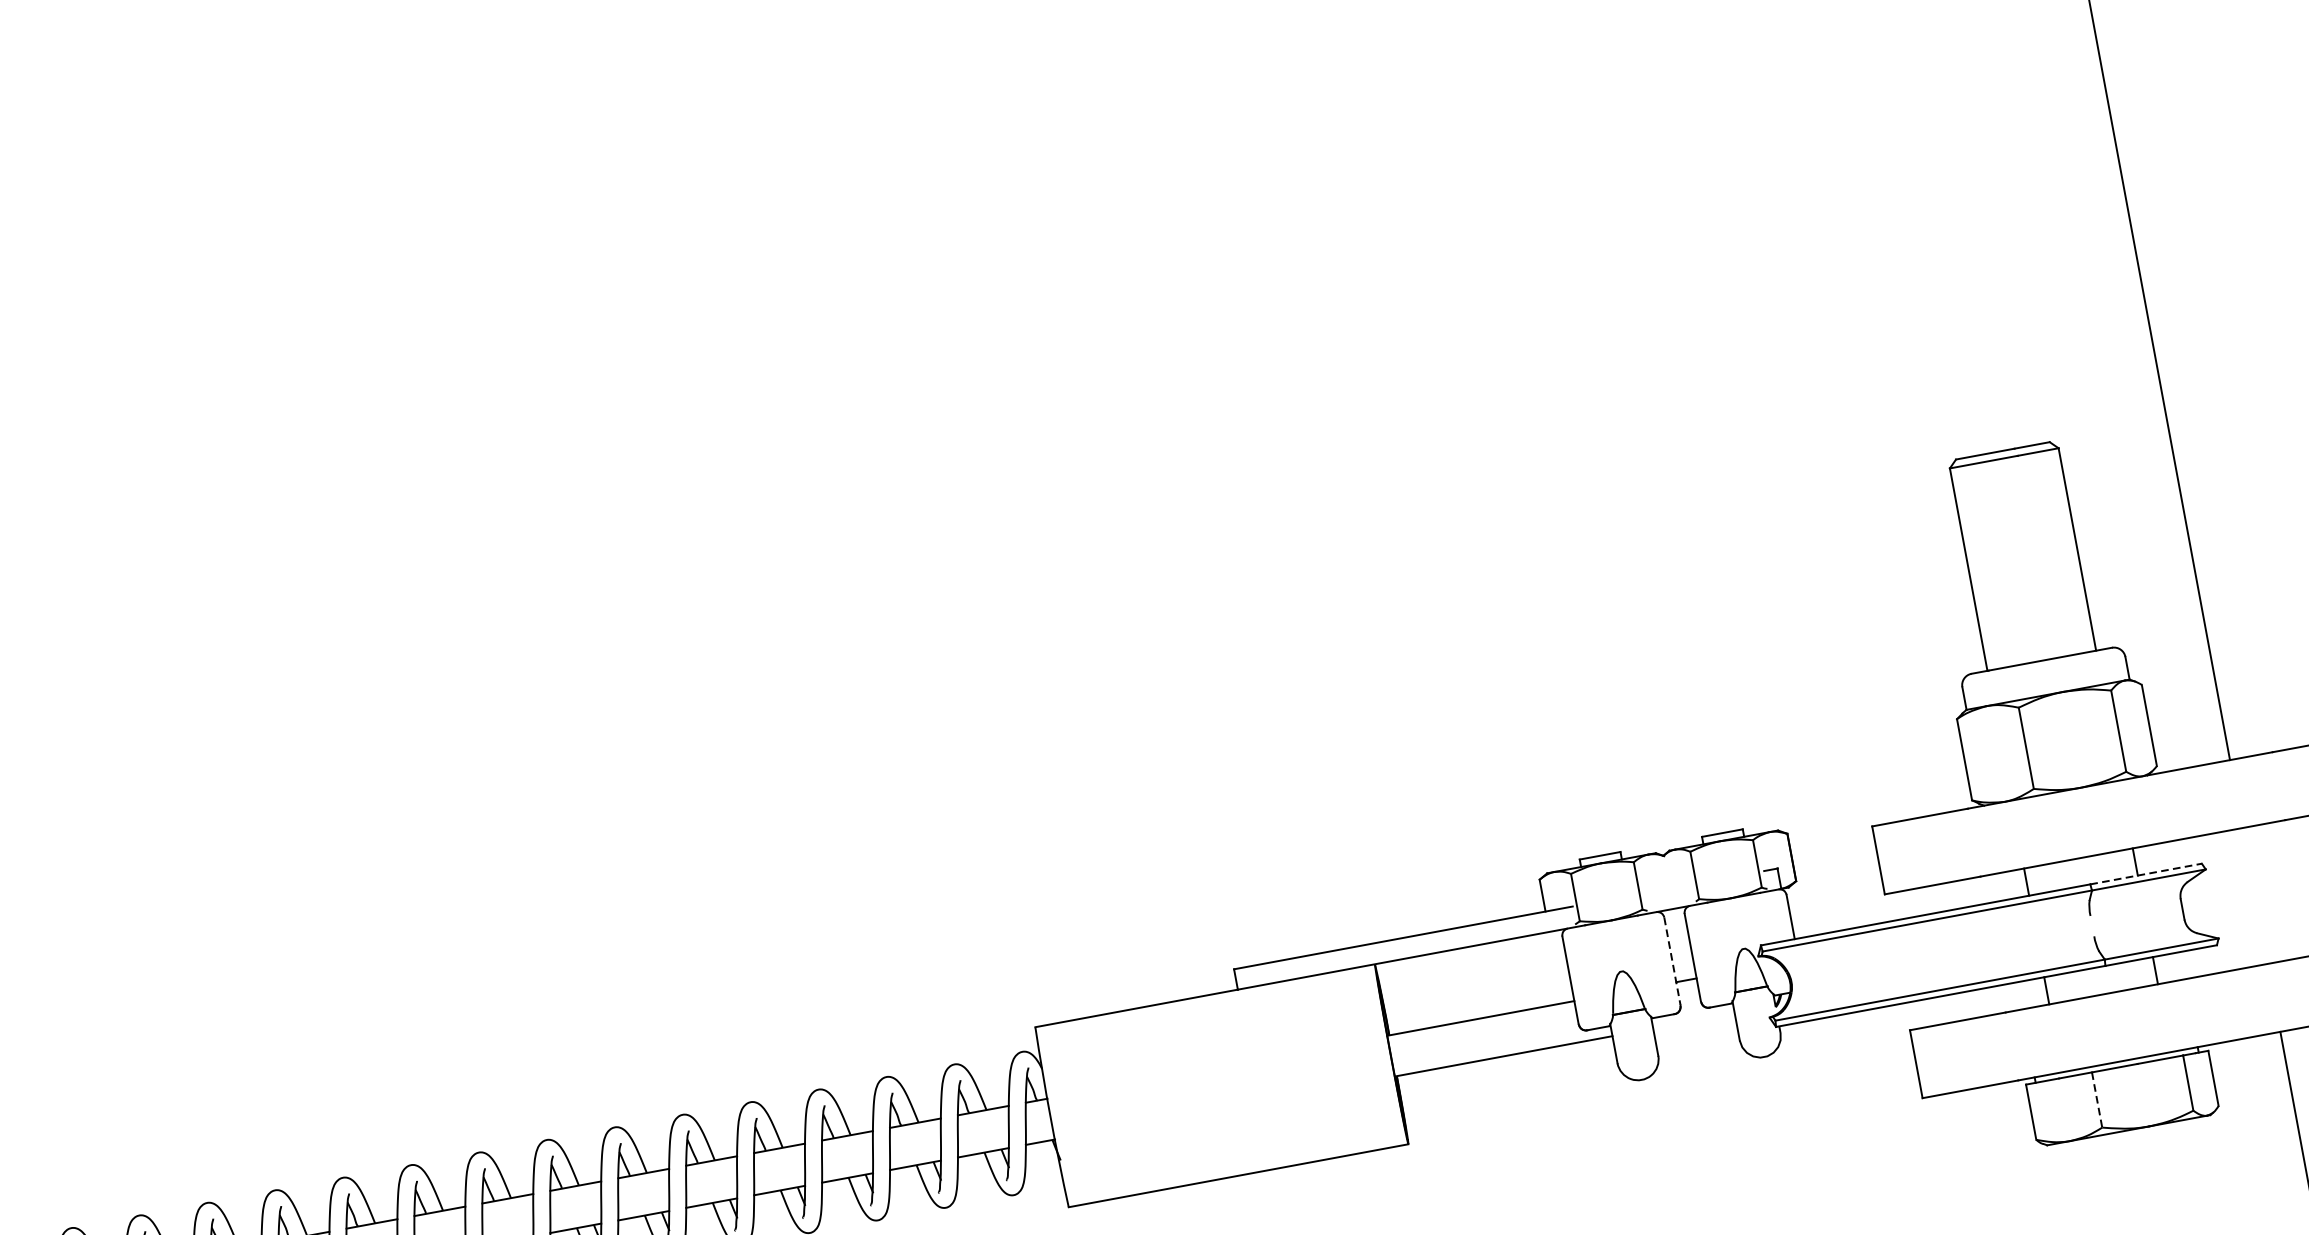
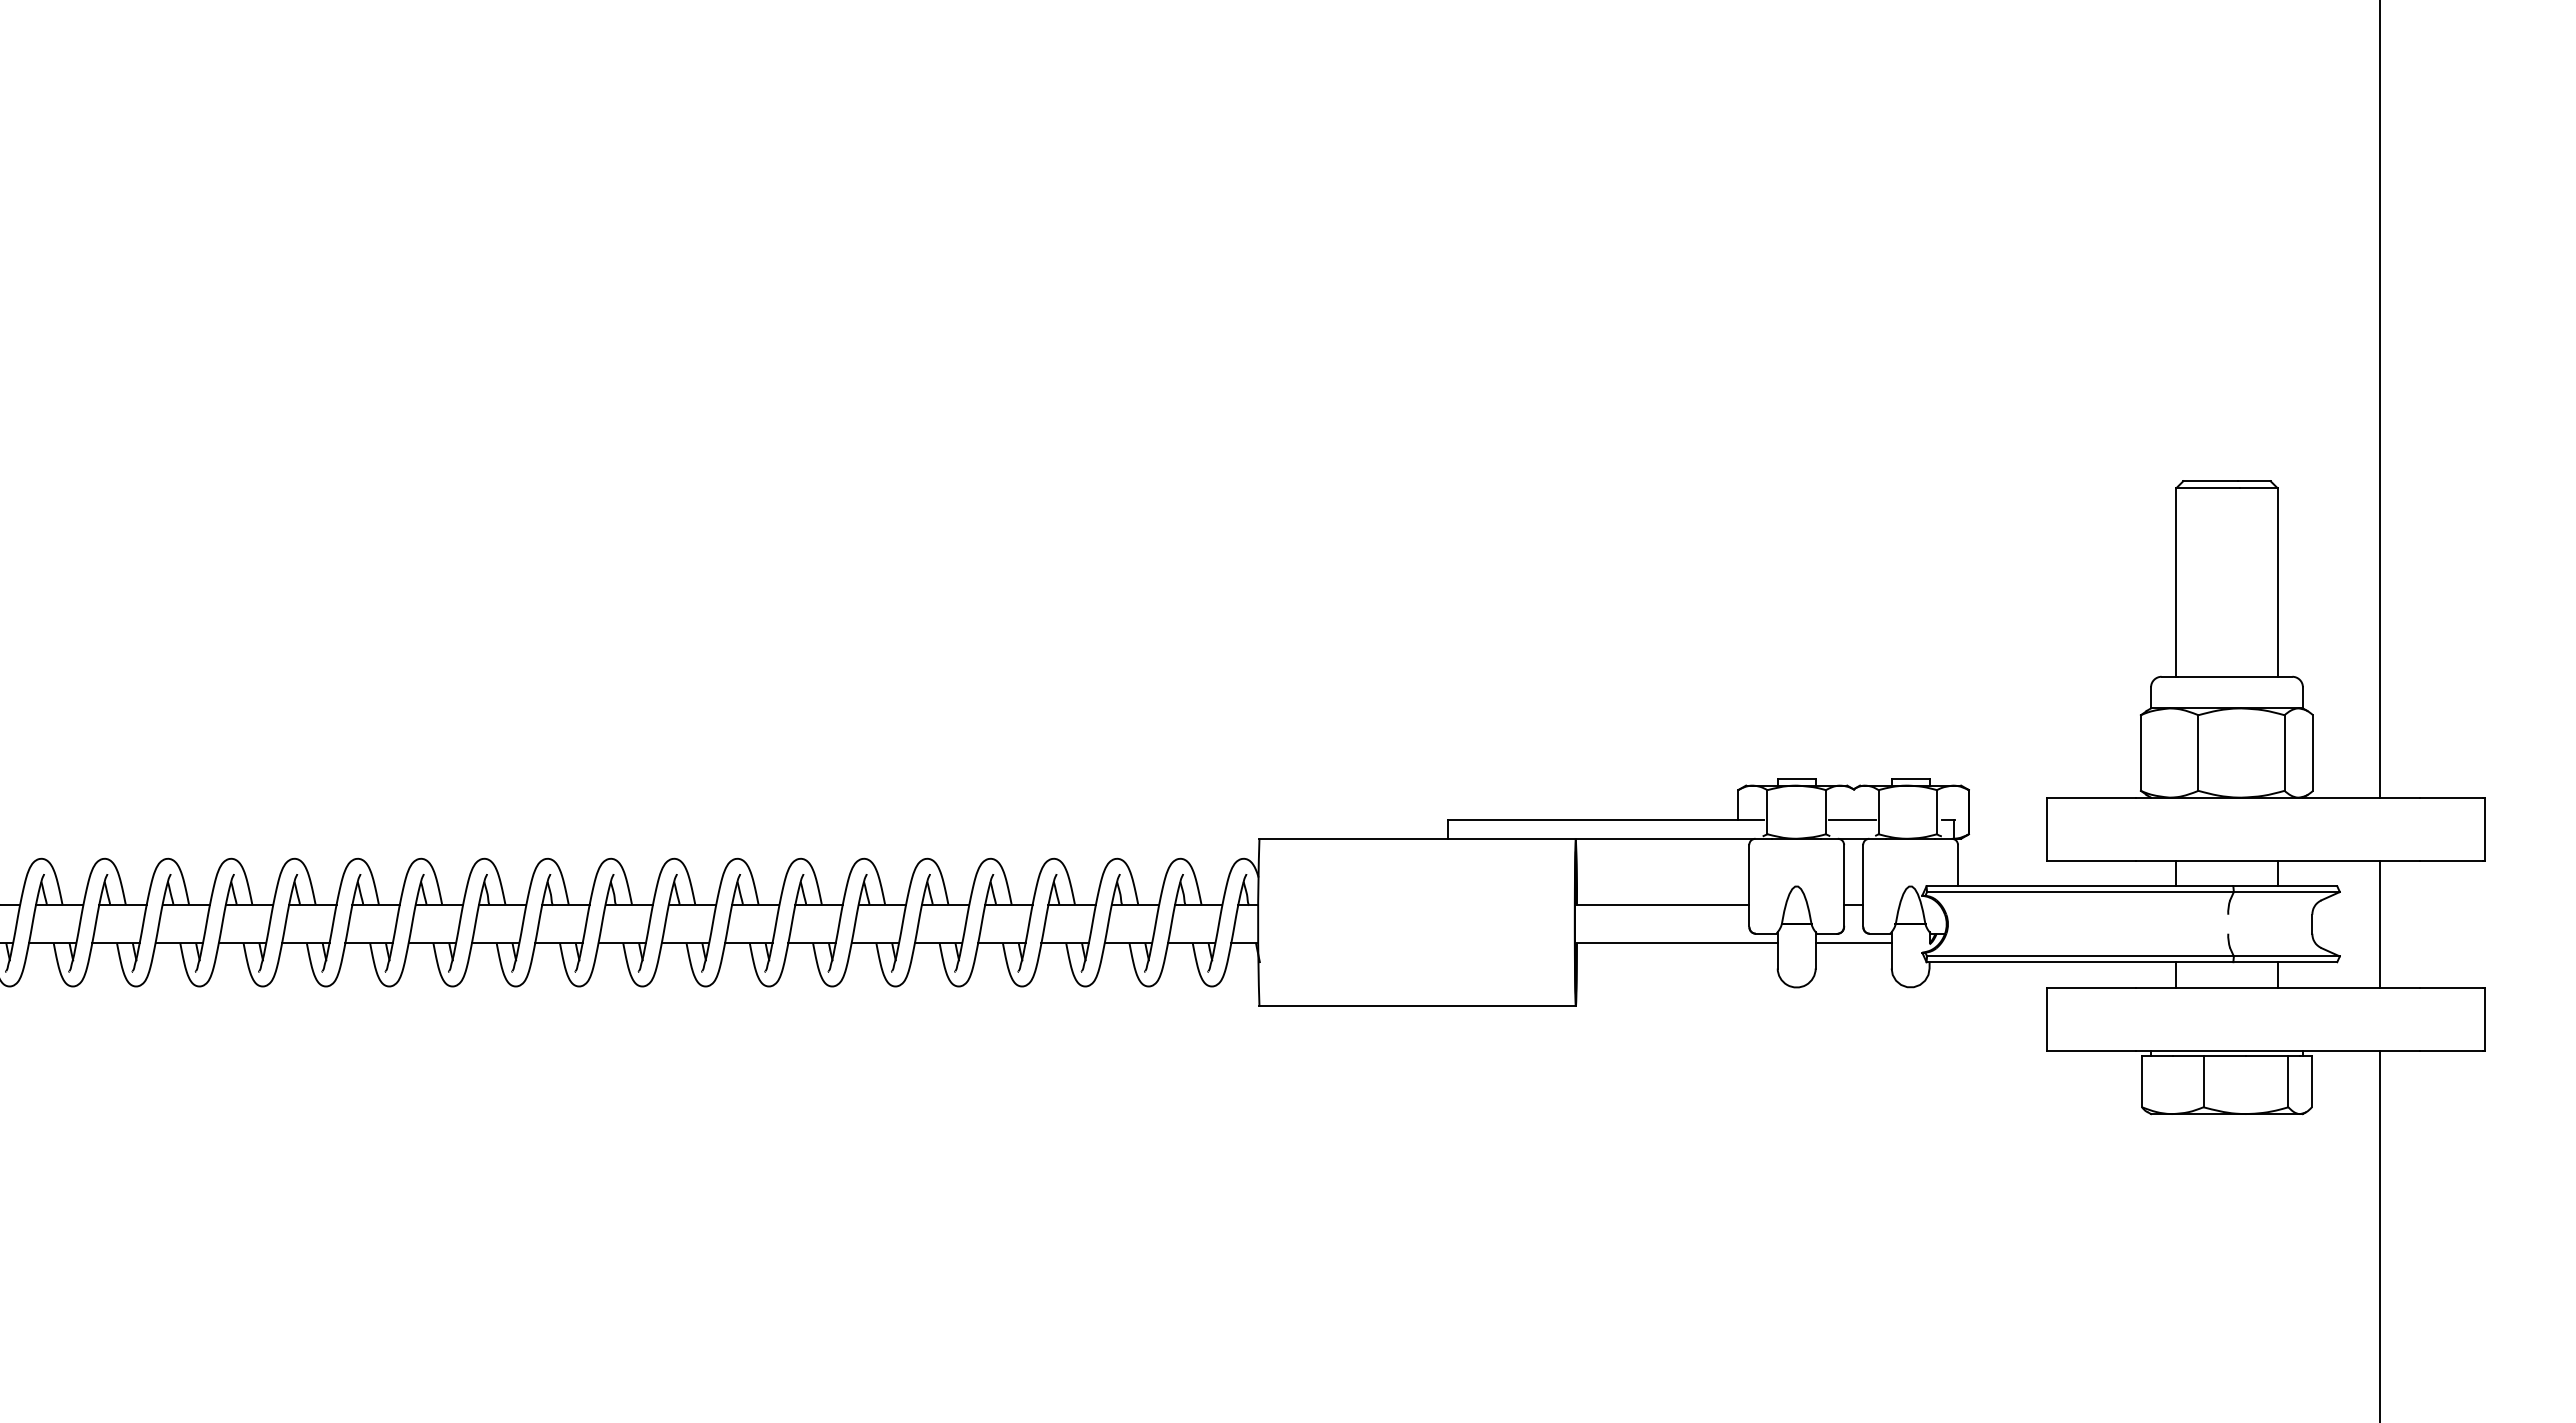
line: (2146, 874) -> (2285, 886), dashed -> solid
line: (1668, 888) -> (1852, 819), added
line: (2254, 895) -> (2379, 923), added
line: (1672, 960) -> (1844, 885), dashed -> solid
line: (1693, 1021) -> (1853, 943), added
line: (2097, 1099) -> (2203, 1081), dashed -> solid

